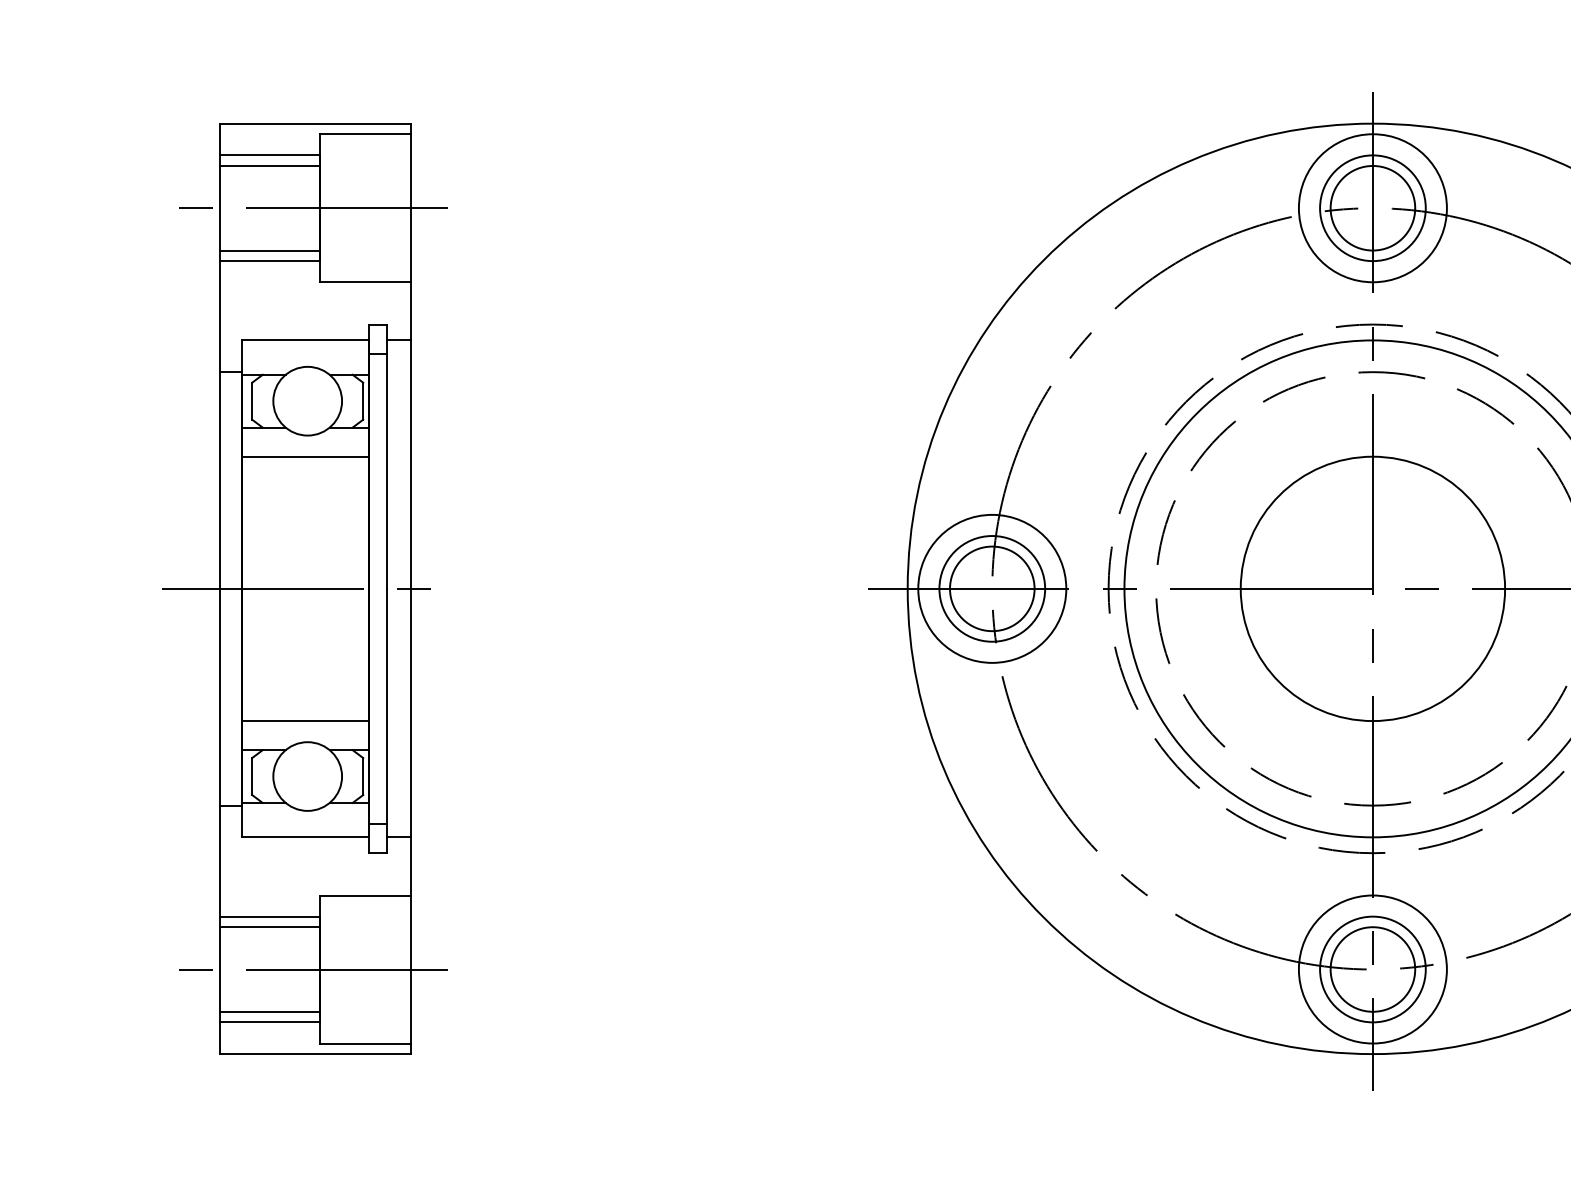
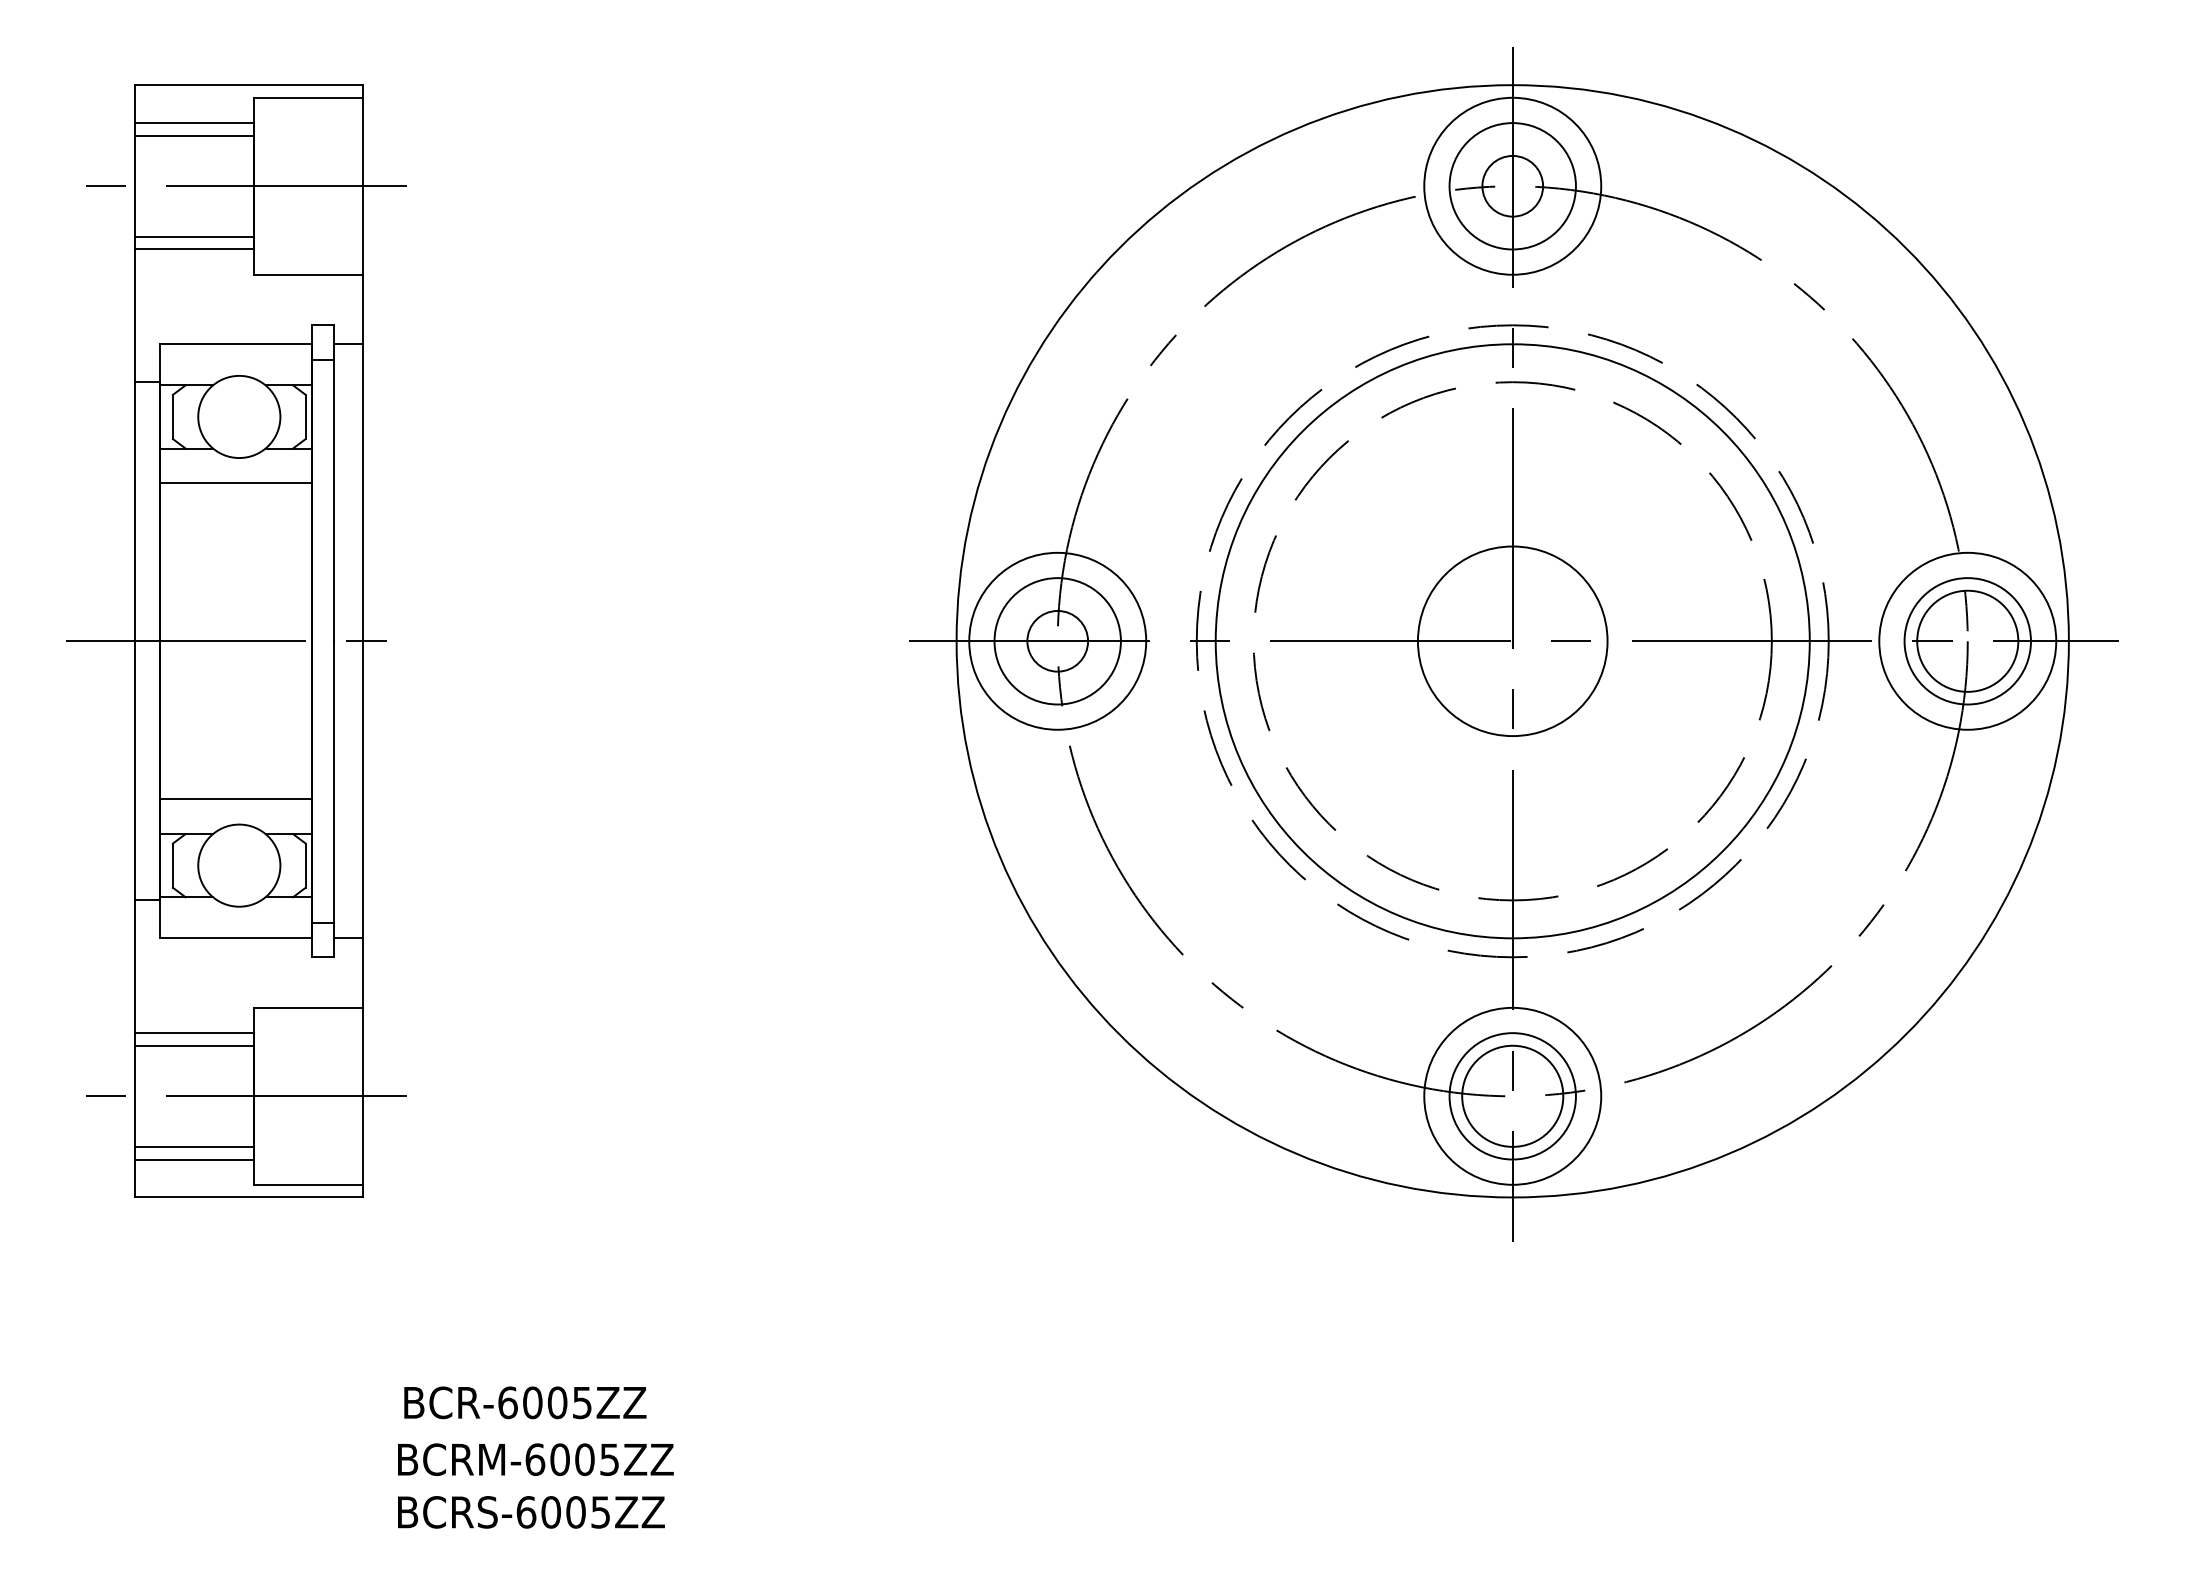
circle: (1372, 207) -> (1512, 185), size x0.6
circle: (992, 588) -> (1057, 640), size x0.6
circle: (1372, 589) -> (1512, 641), size x0.6

